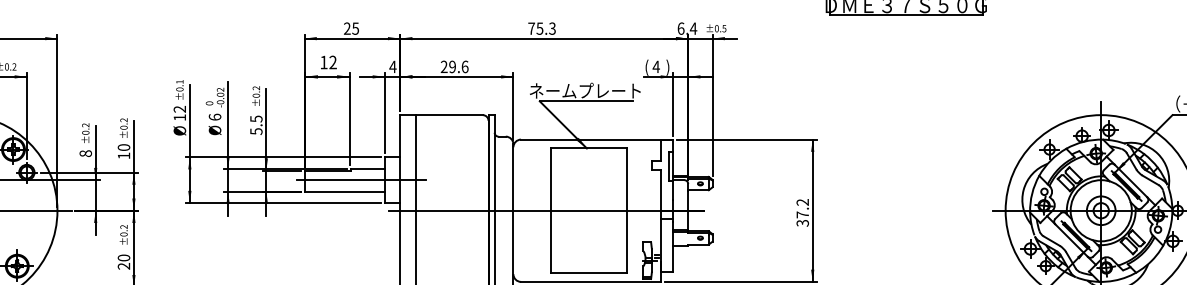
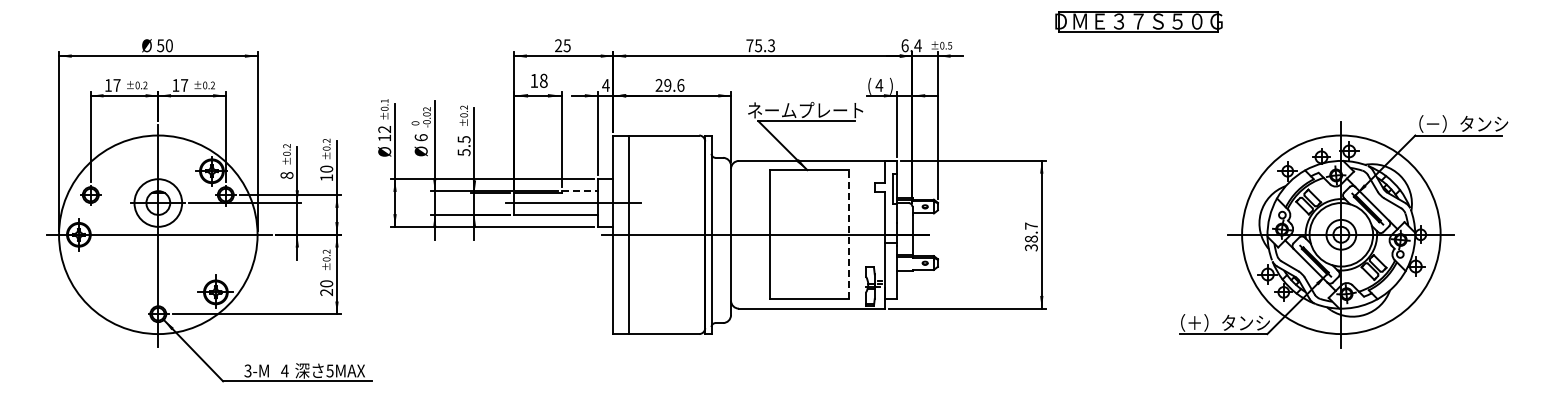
text: (332, 62) -> (543, 80), 12 -> 18
line: (367, 169) -> (579, 191), solid -> dashed
text: (802, 208) -> (1031, 232), 37.2 -> 38.7
line: (626, 210) -> (848, 234), solid -> dashed

